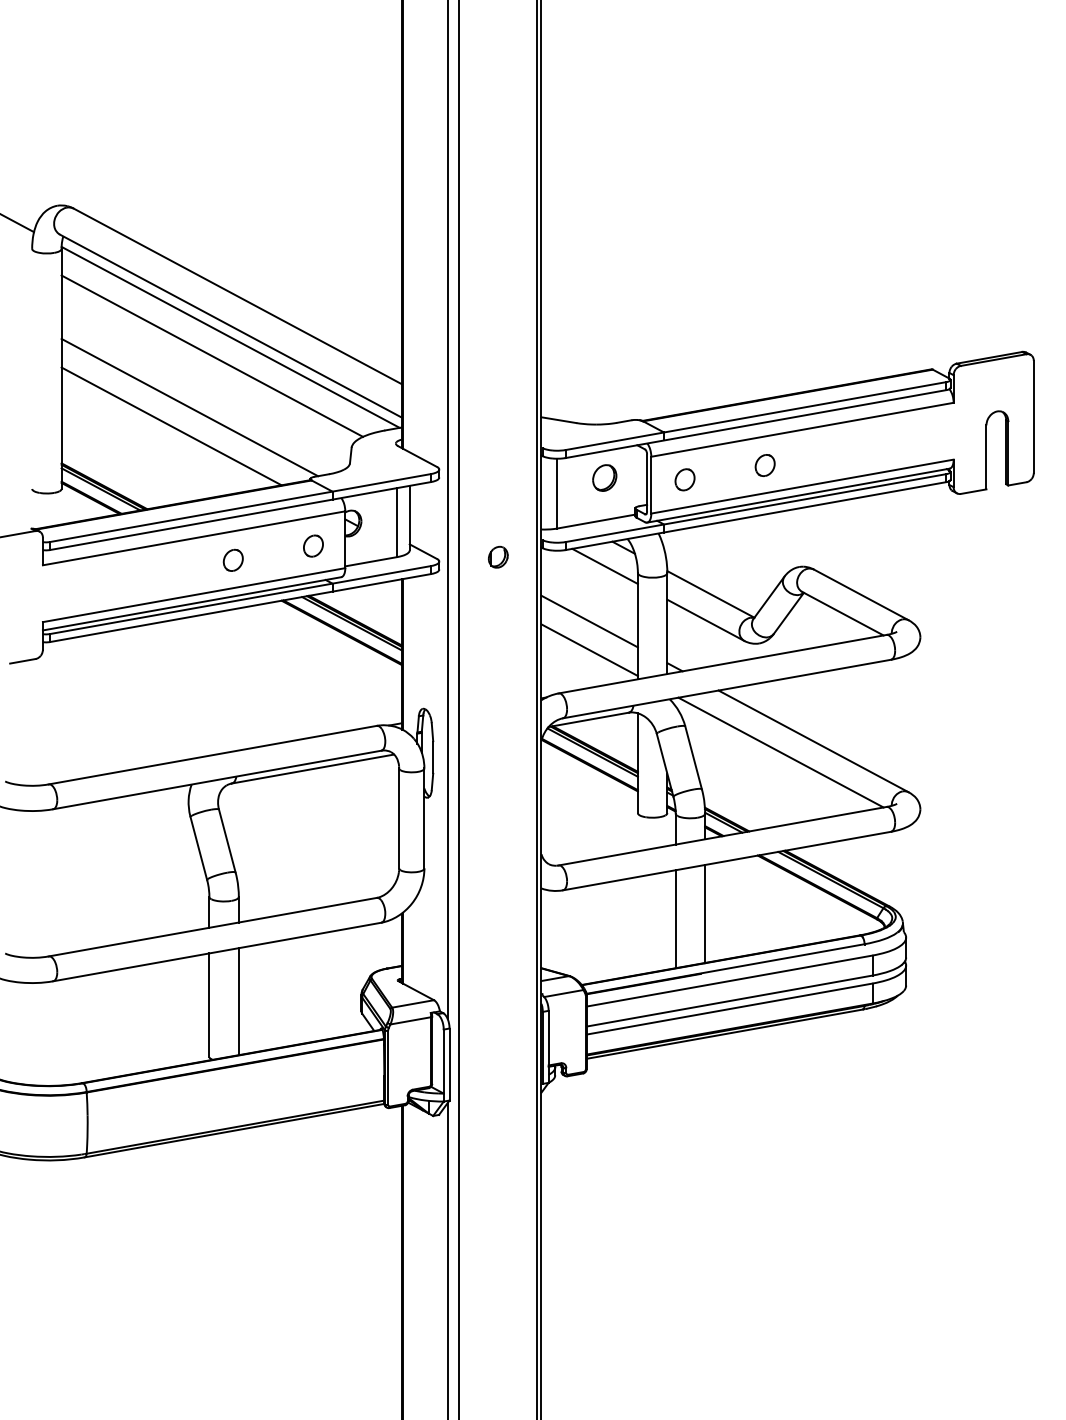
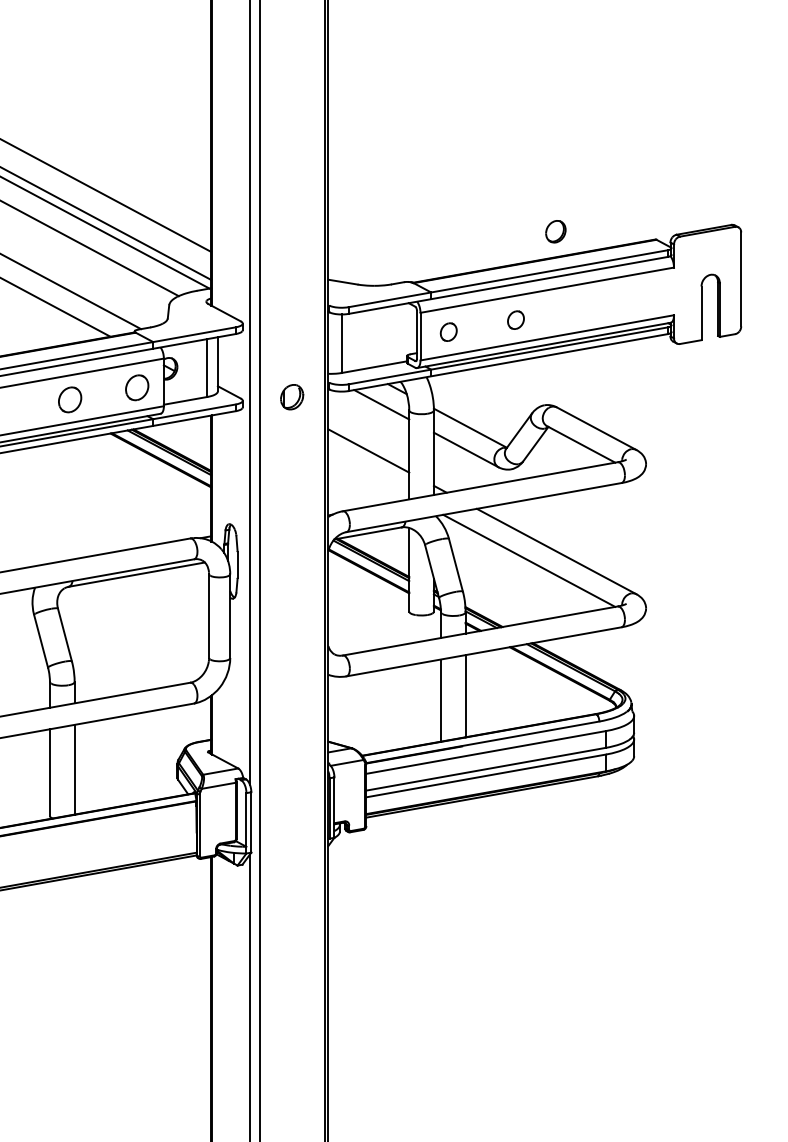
part: (604, 477) -> (555, 231), moved
part: (313, 545) -> (137, 387), size x1.4
part: (498, 556) -> (292, 396), size x1.4
part: (232, 559) -> (69, 398), size x1.4
line: (589, 650) -> (368, 475), removed

